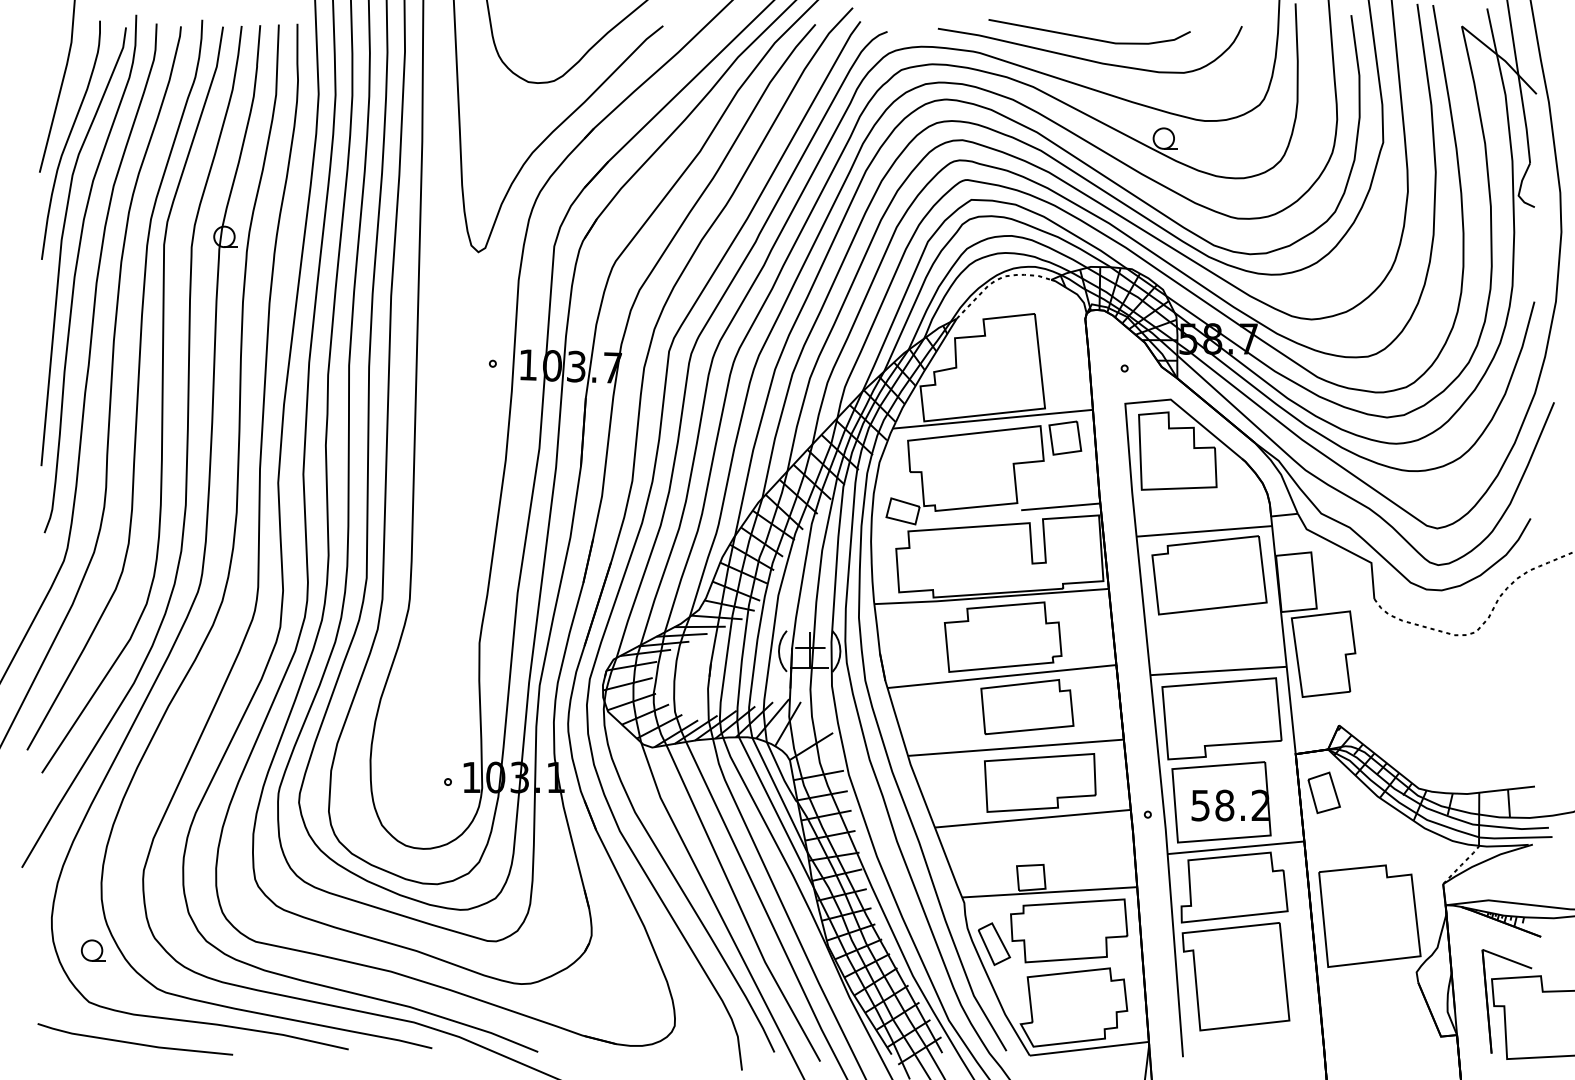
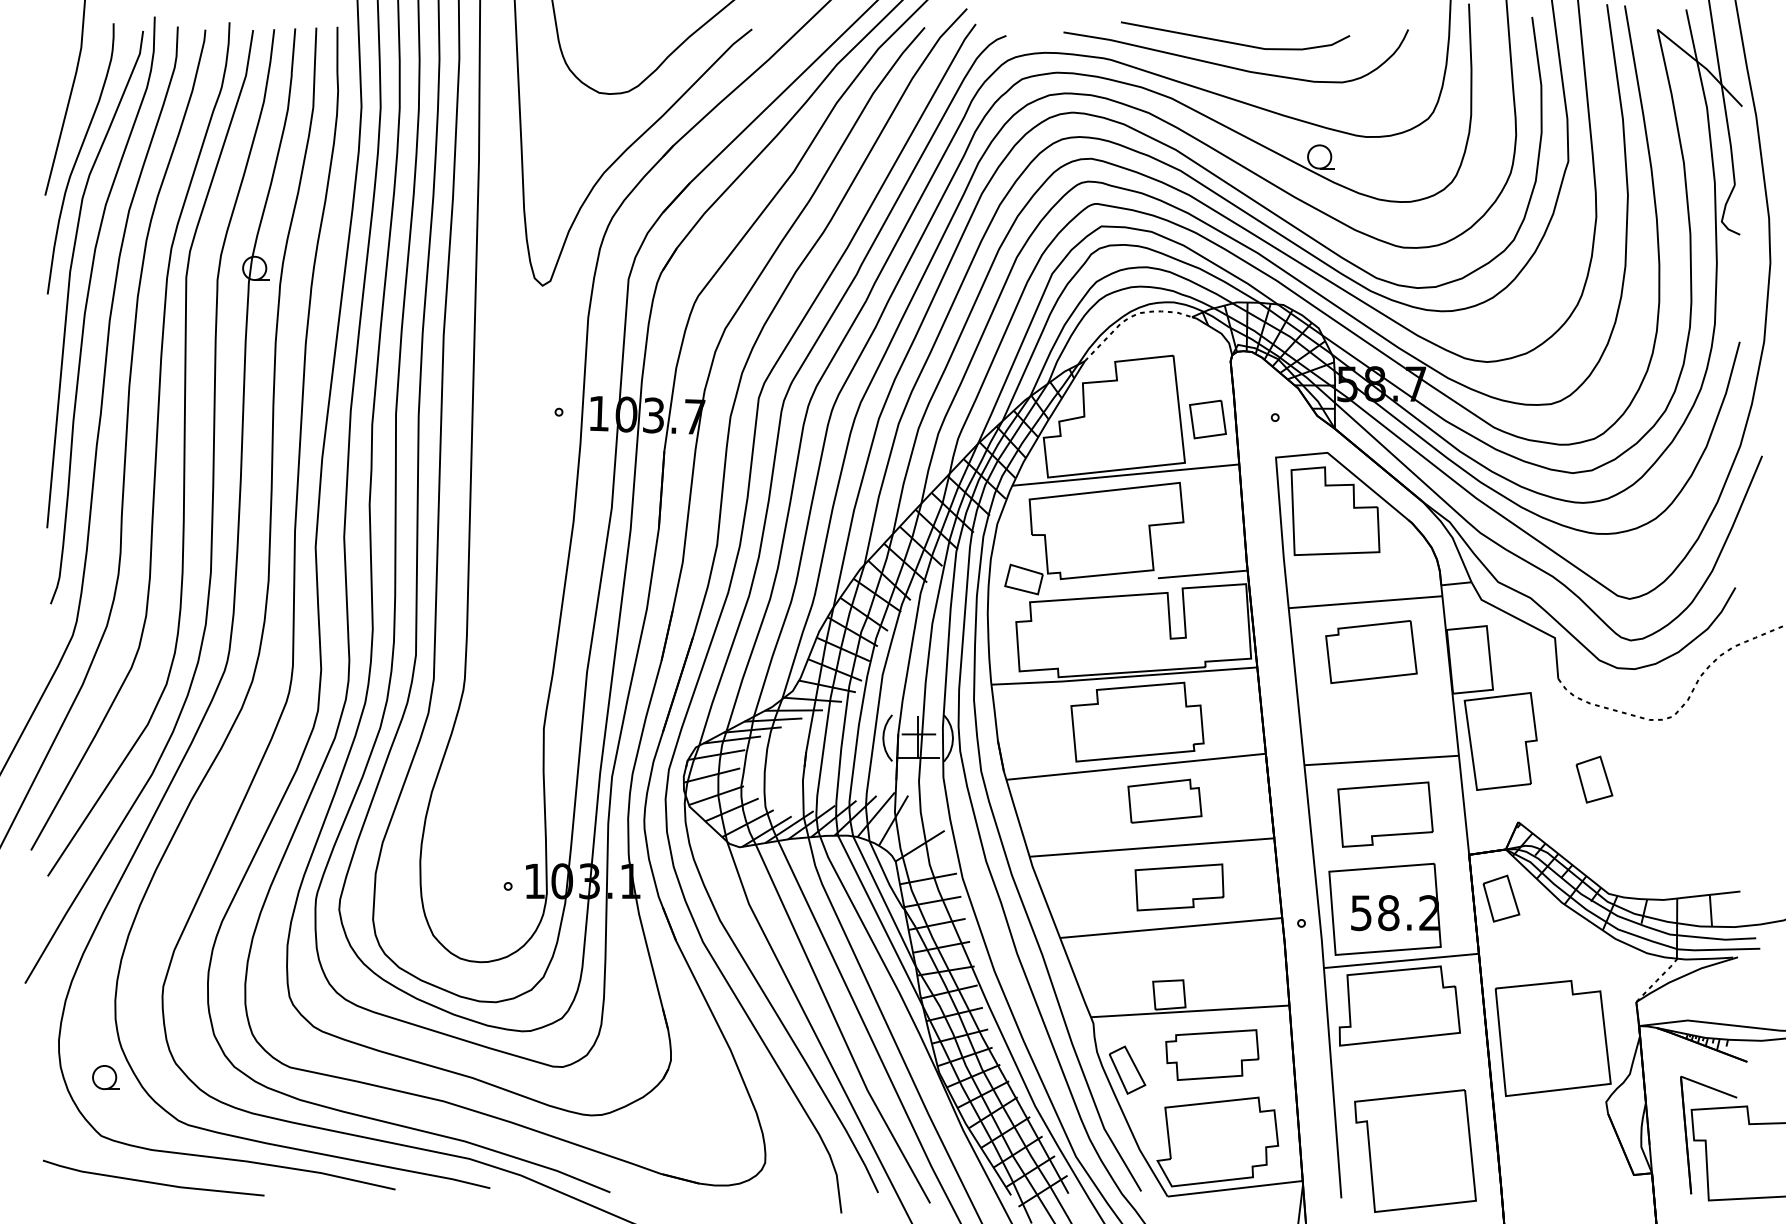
part: (1064, 438) -> (1207, 419), moved
part: (1209, 574) -> (1371, 651), size x0.7
part: (1406, 687) -> (1594, 779), added
part: (1026, 706) -> (1164, 800), size x0.7
part: (1221, 718) -> (1385, 814), size x0.7
part: (1040, 783) -> (1179, 887), size x0.7
part: (1069, 930) -> (1212, 1054), size x0.7
part: (1236, 976) -> (1415, 1150), moved

